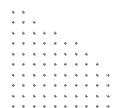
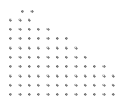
part: (18, 11) -> (27, 11), moved

